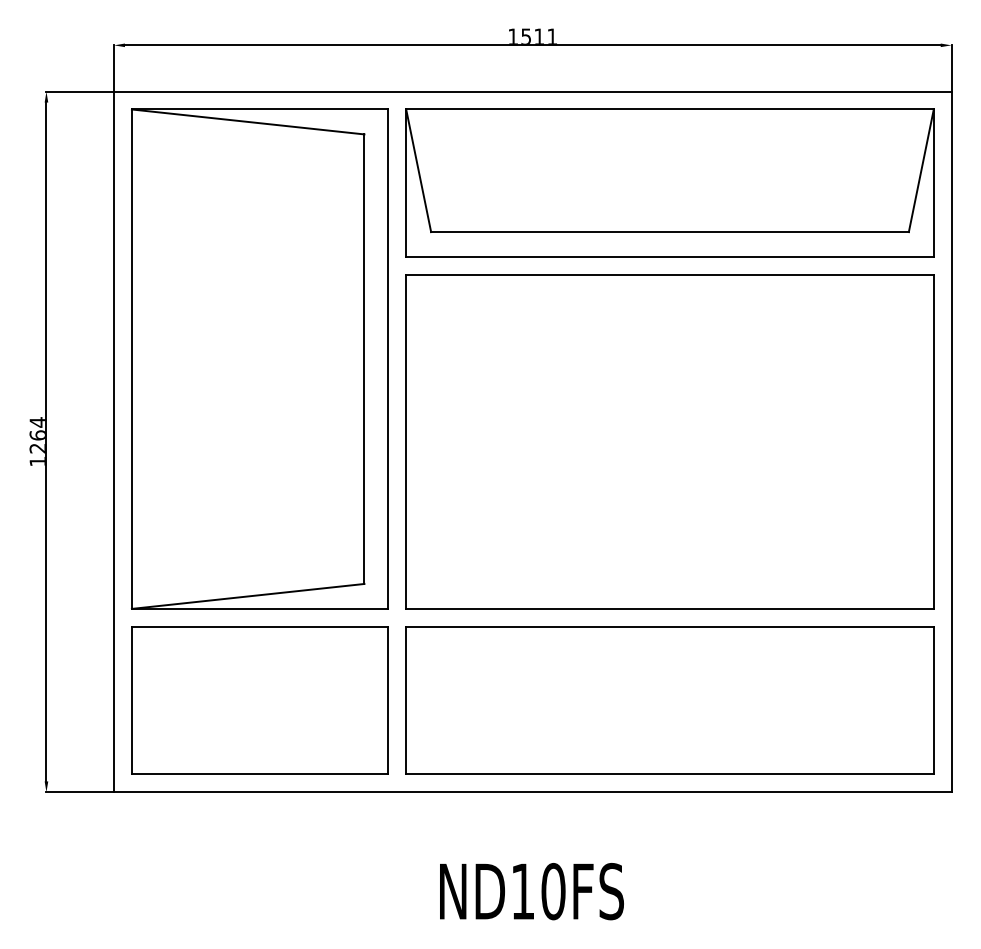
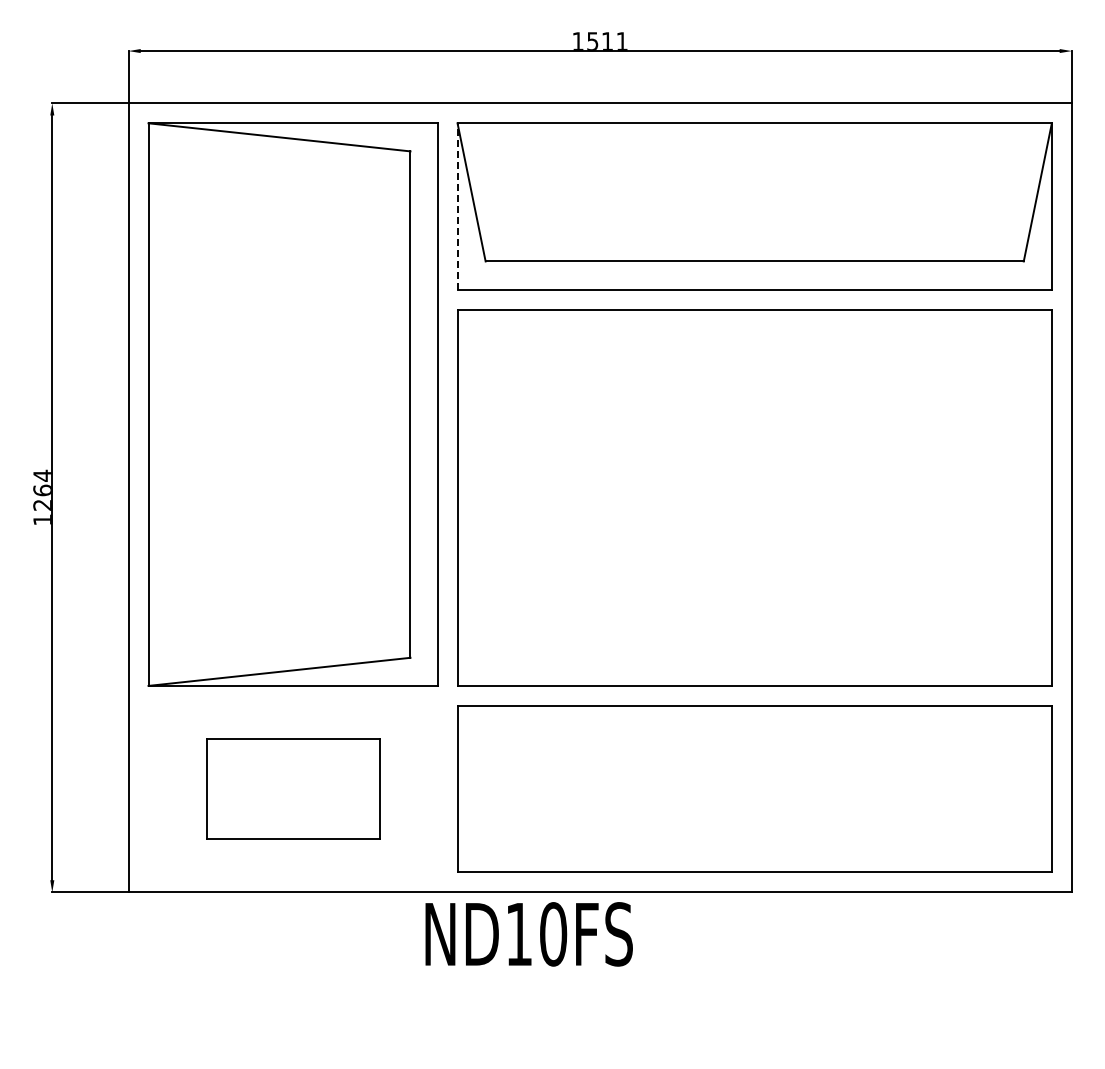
line: (406, 183) -> (457, 206), solid -> dashed
part: (260, 699) -> (293, 788), size x0.6
text: (531, 891) -> (528, 934), moved

